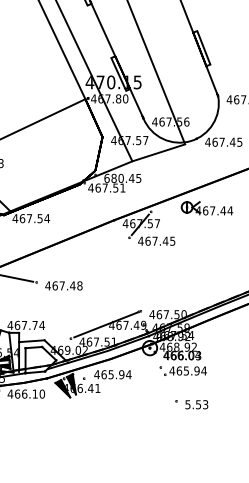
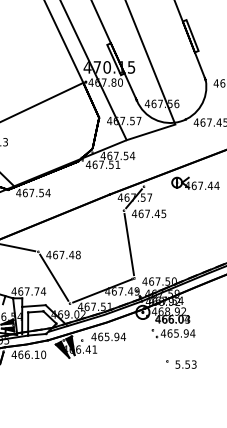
text: (122, 178) -> (117, 155), 680.45 -> 467.54
line: (135, 274) -> (129, 244), added
line: (53, 310) -> (53, 277), added

